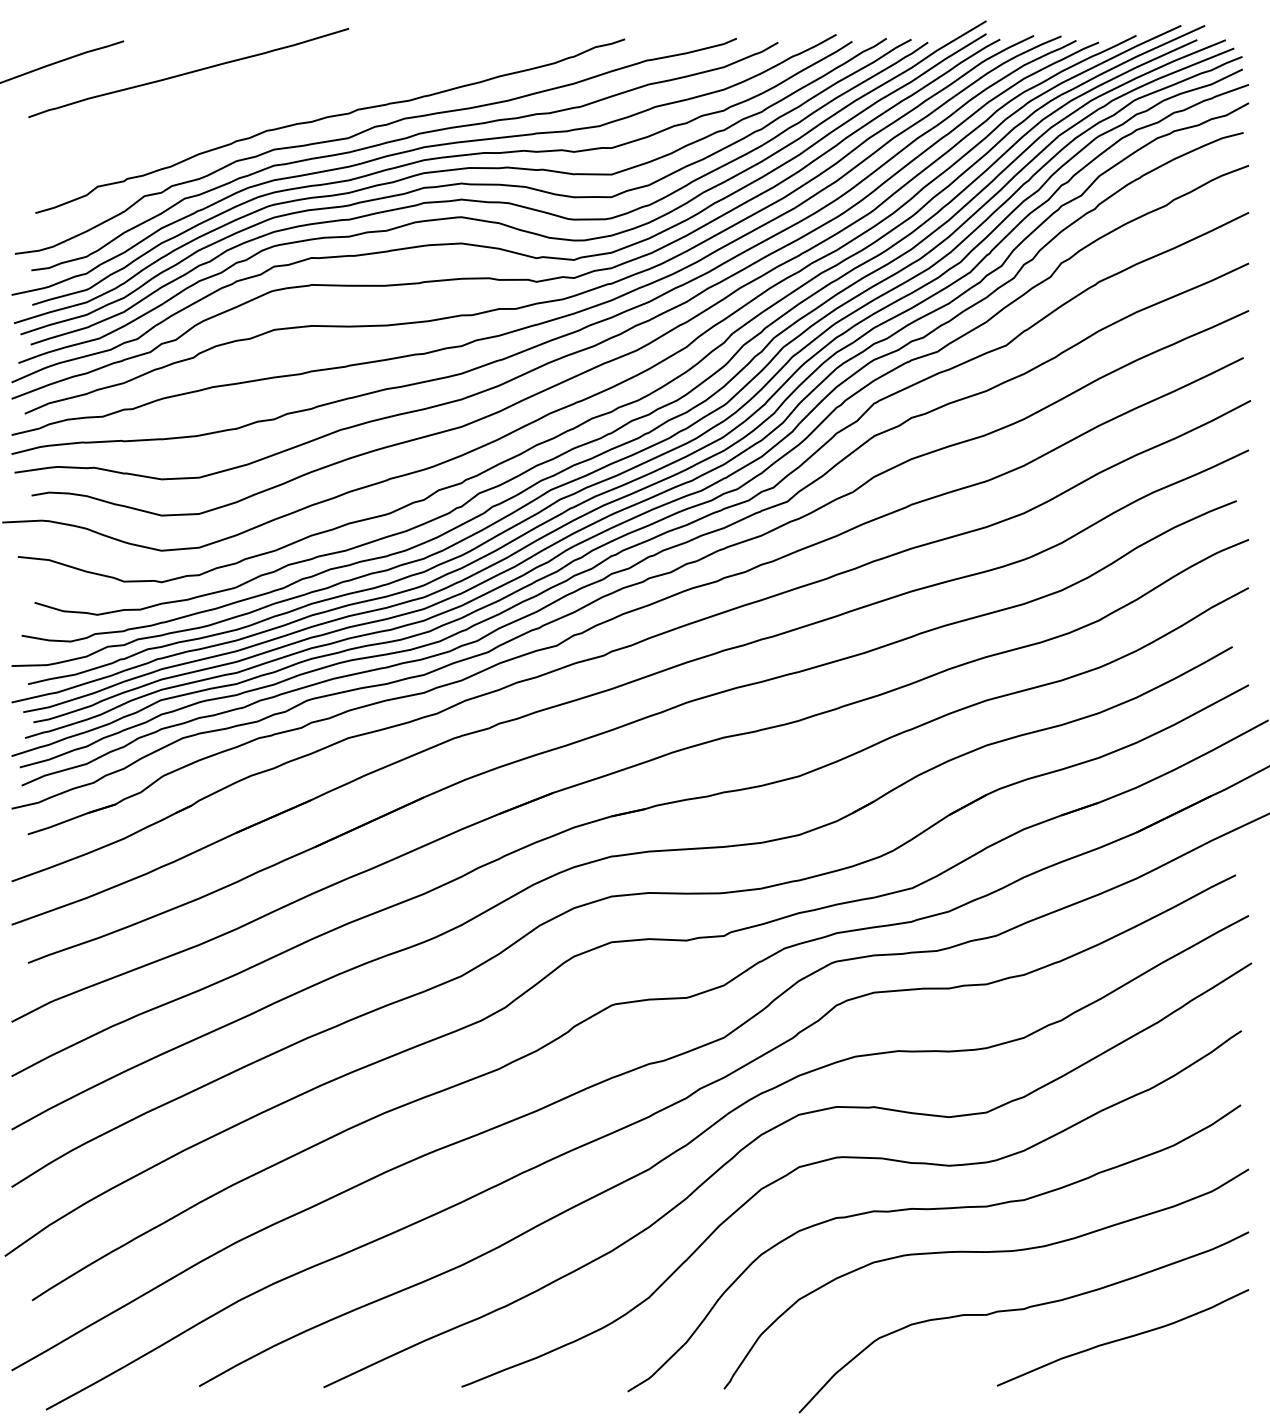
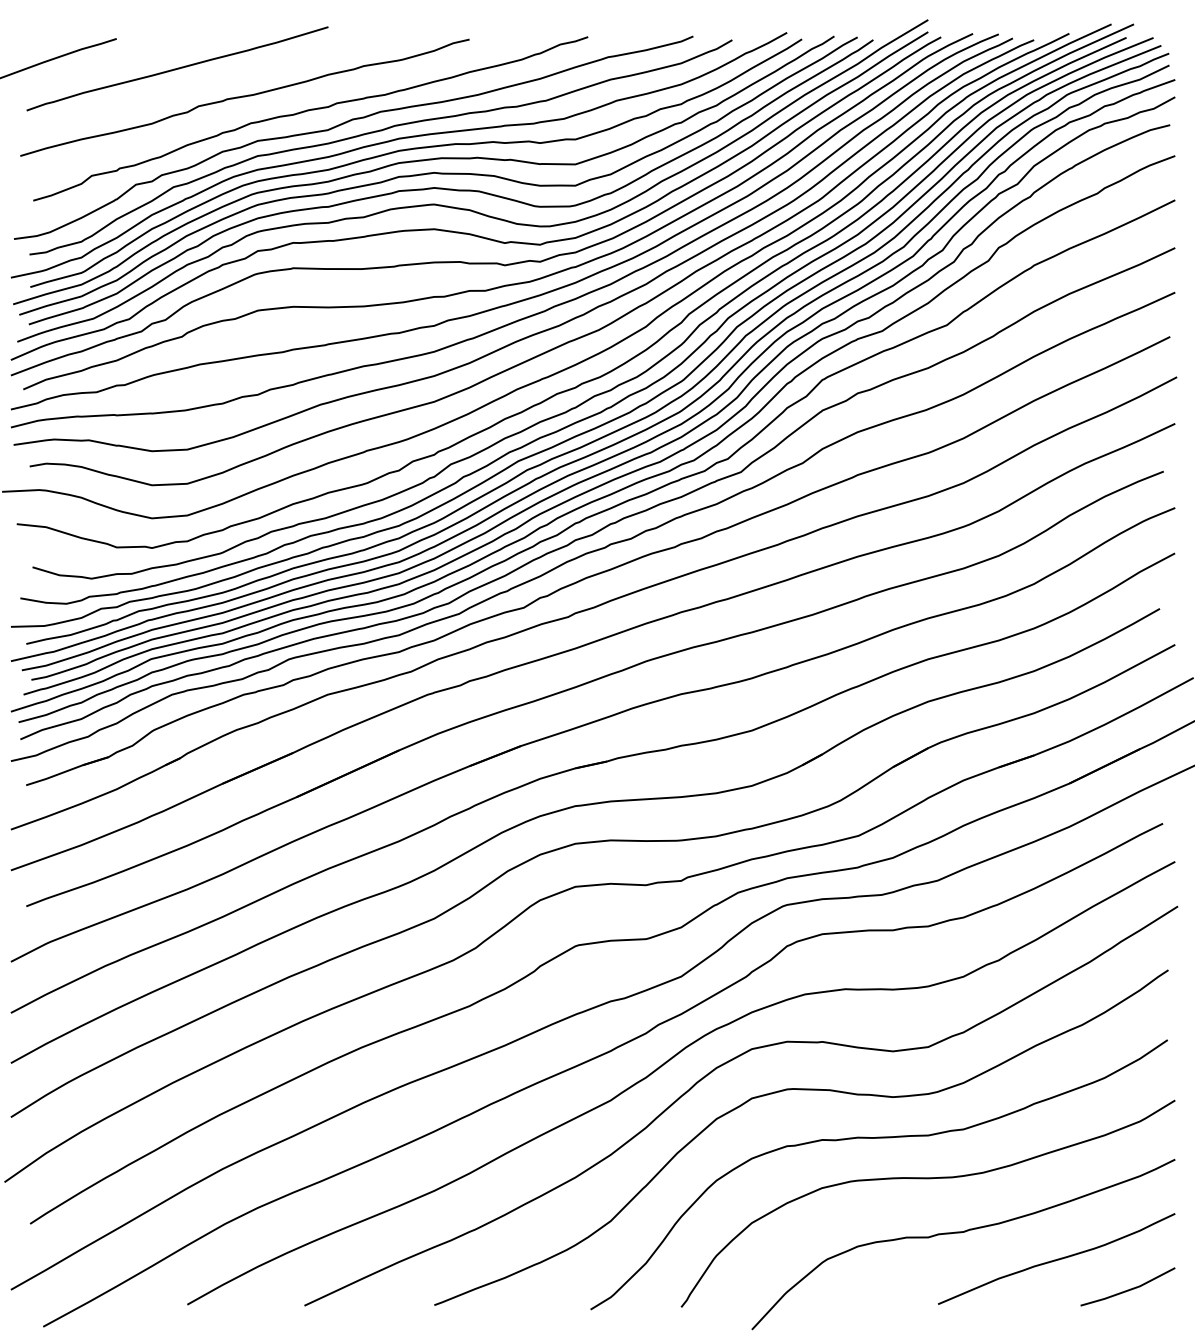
curve: (260, 103) -> (245, 97), added
line: (1200, 1369) -> (1129, 1288), added

